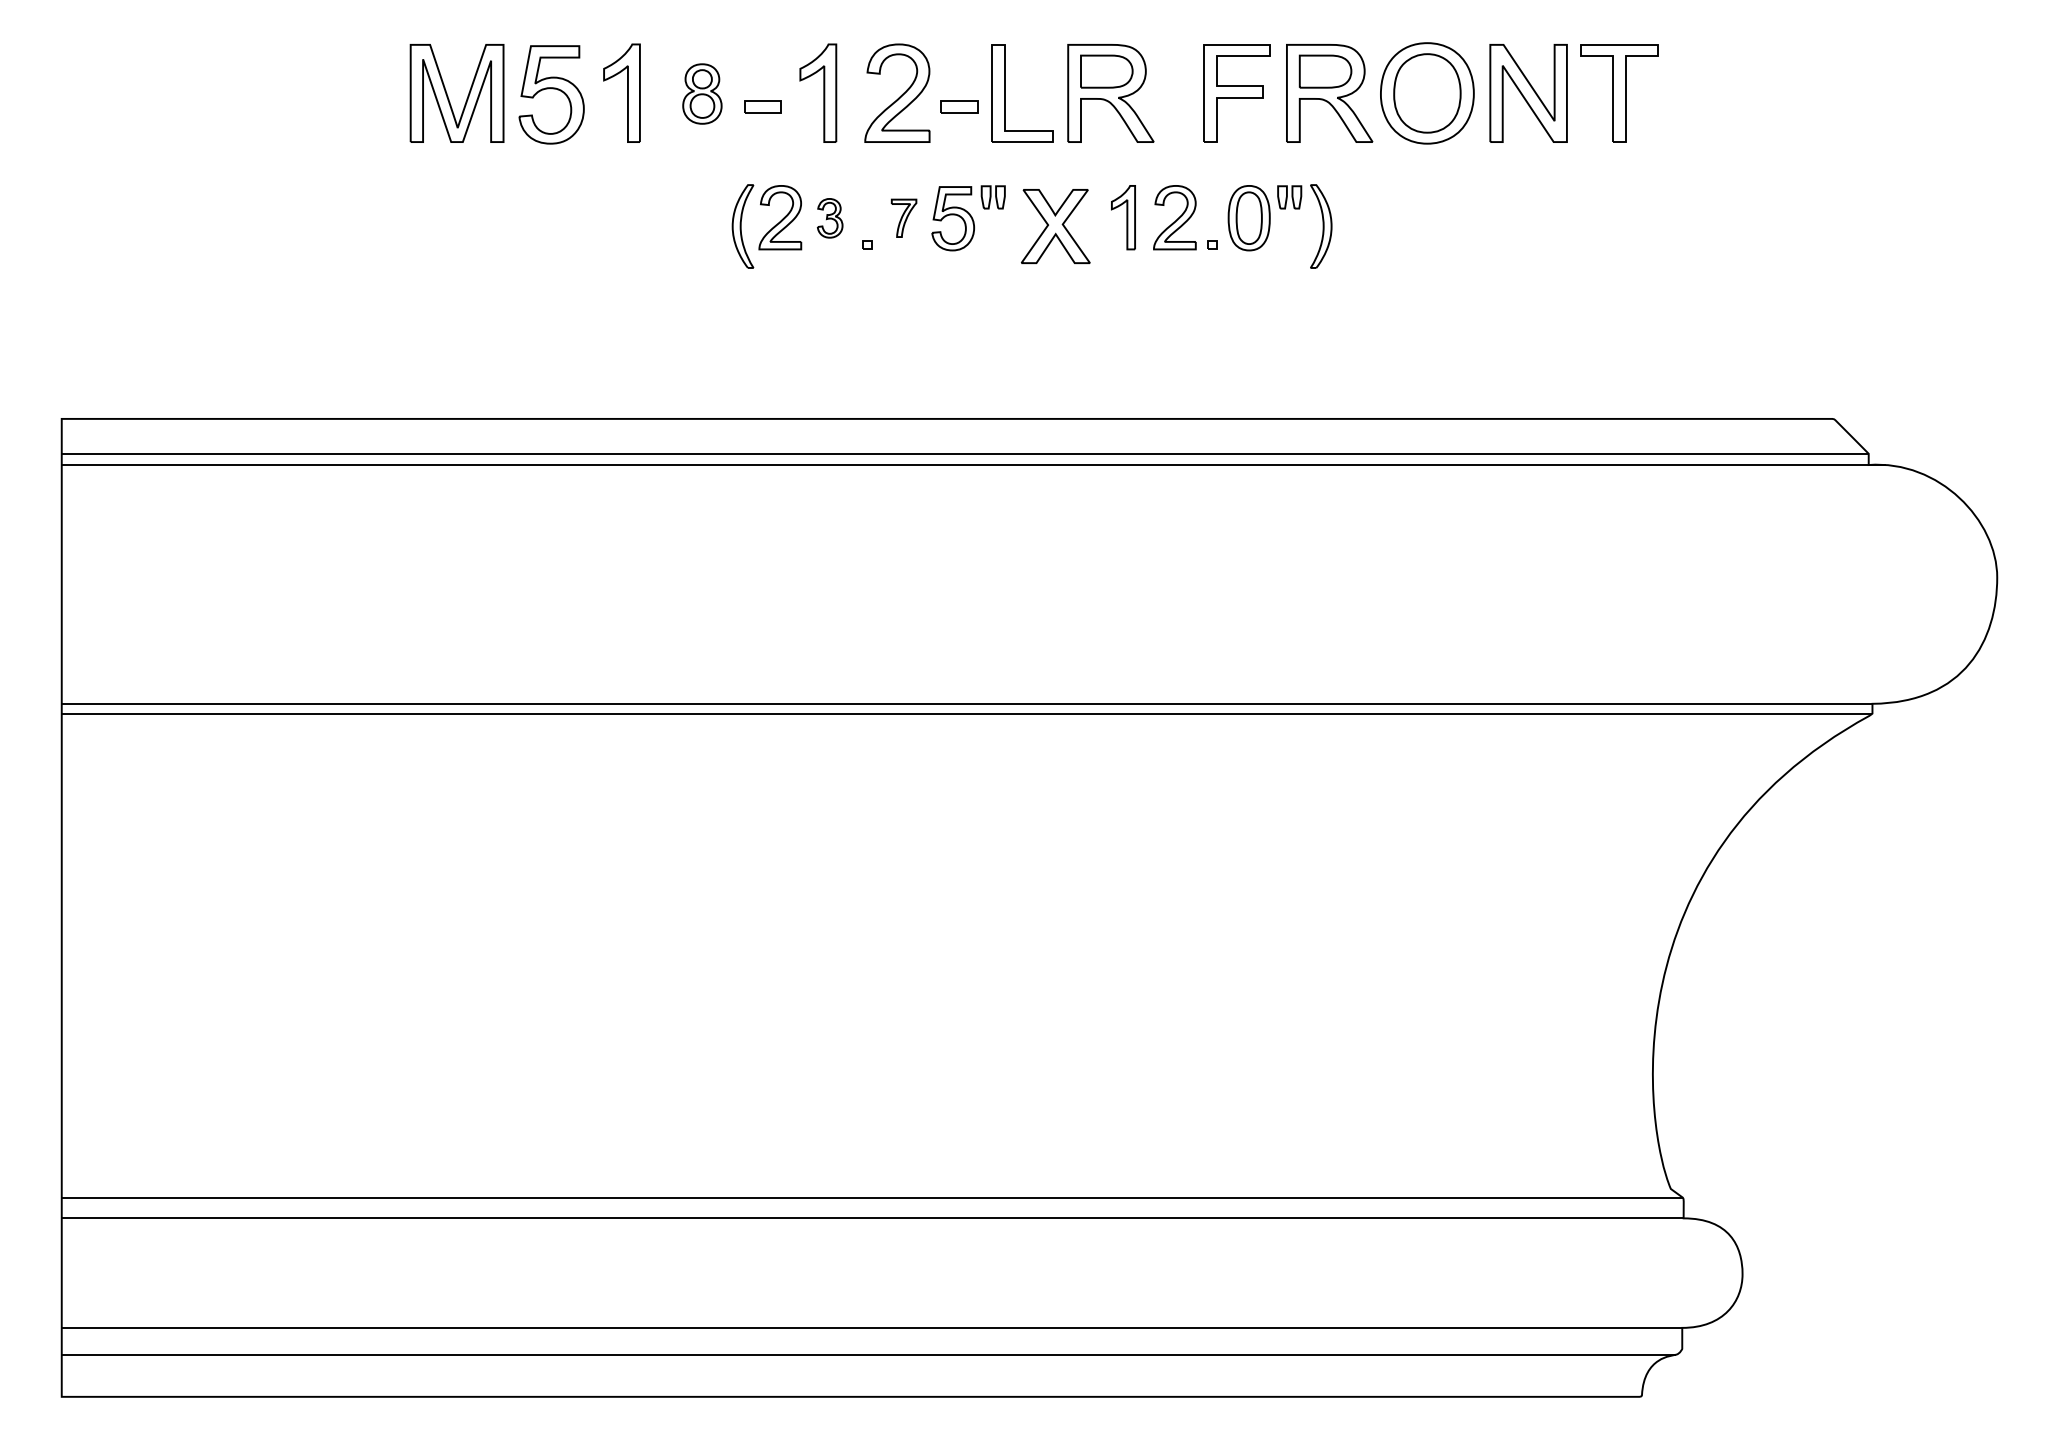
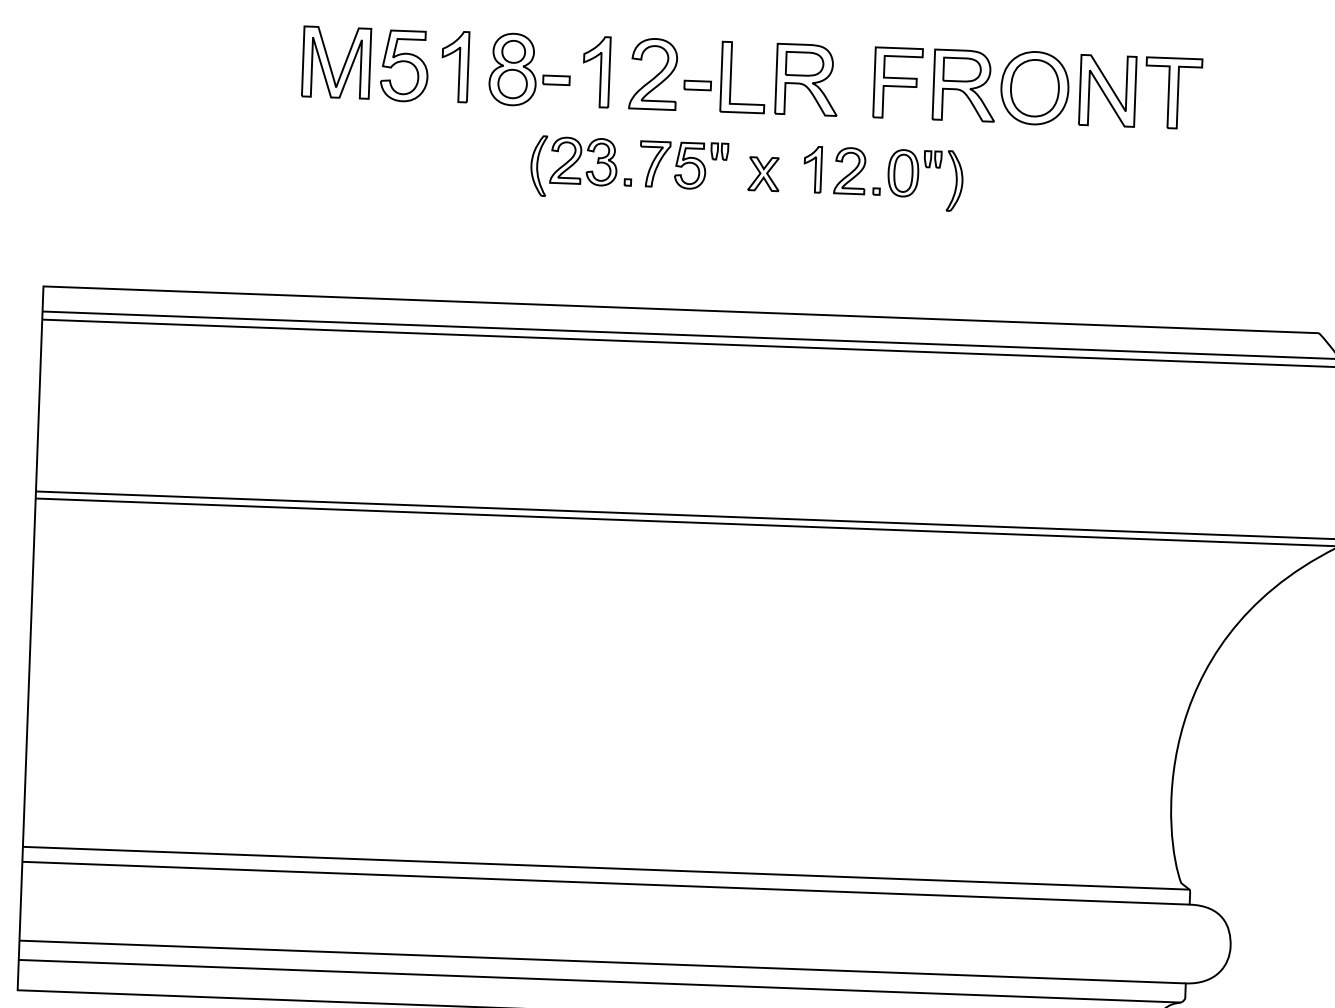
part: (702, 93) -> (513, 69), size x1.67
part: (829, 218) -> (601, 162), size x1.67
part: (903, 218) -> (654, 164), size x1.67
part: (1055, 226) -> (763, 174), size x0.62

